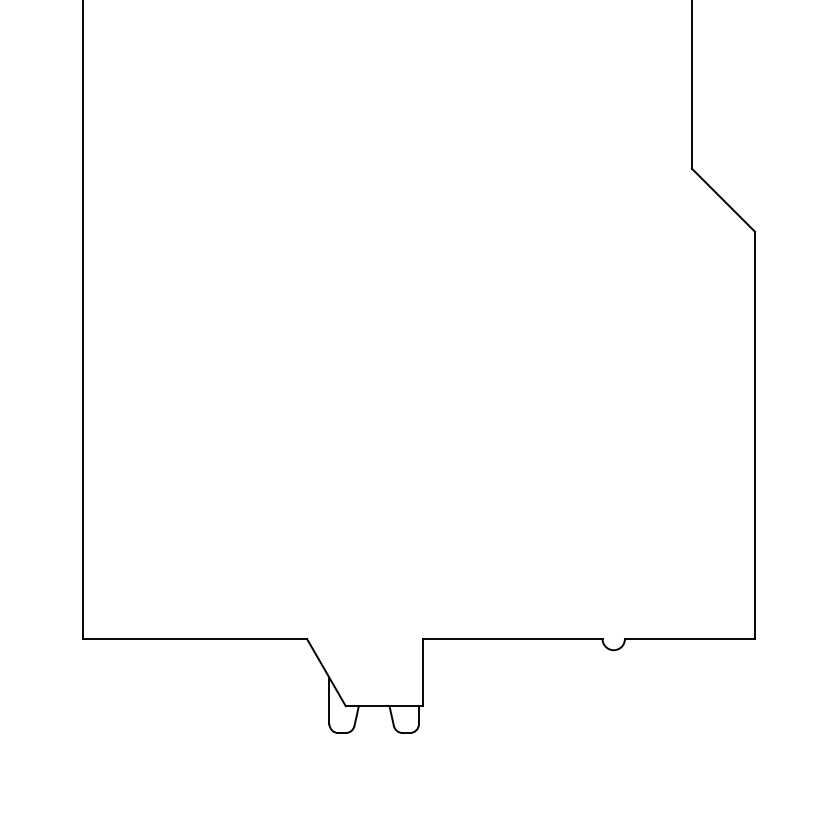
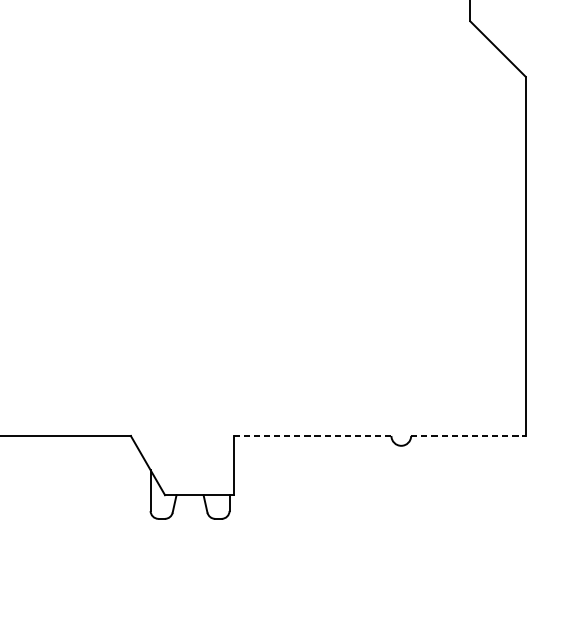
line: (513, 639) -> (312, 436), solid -> dashed
line: (689, 639) -> (468, 436), solid -> dashed

